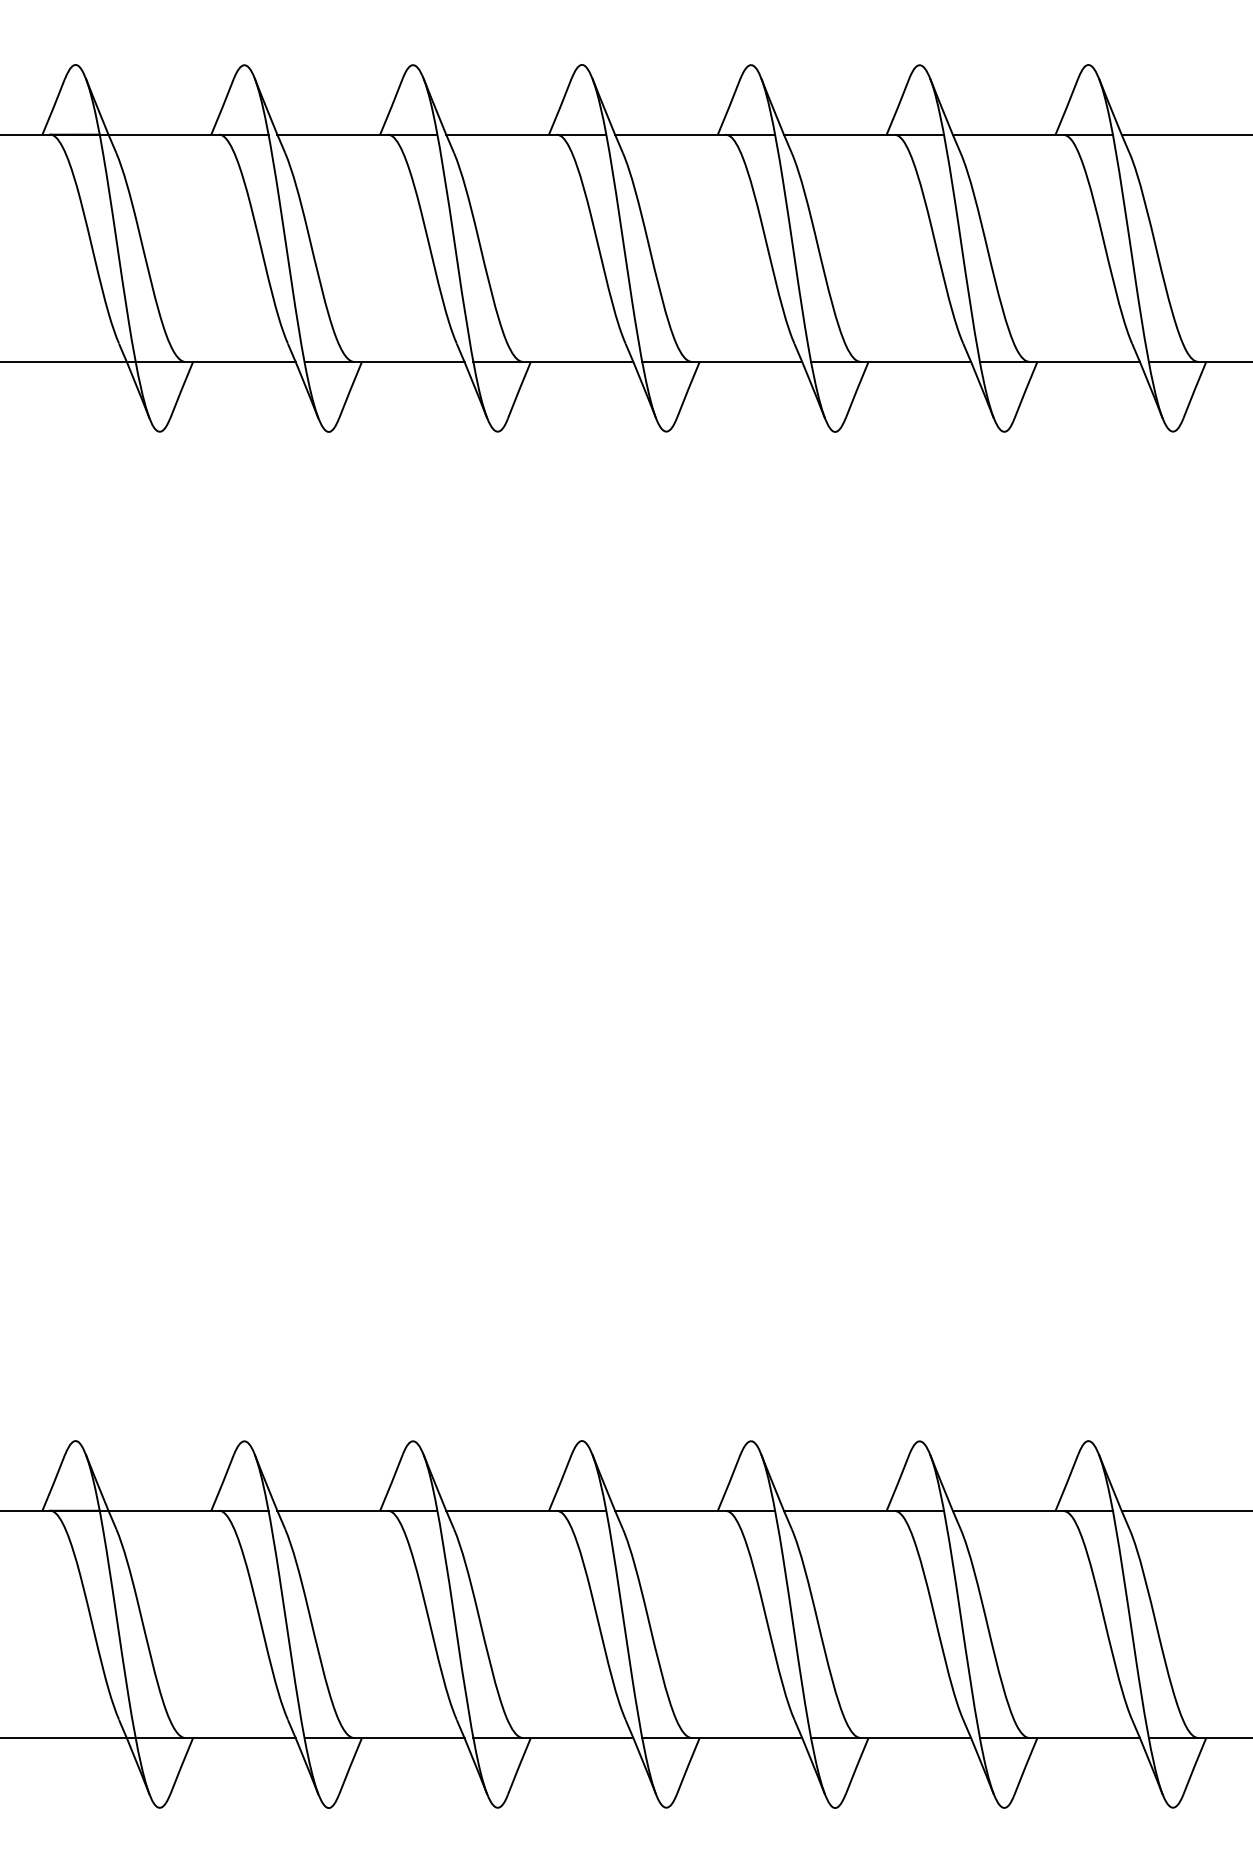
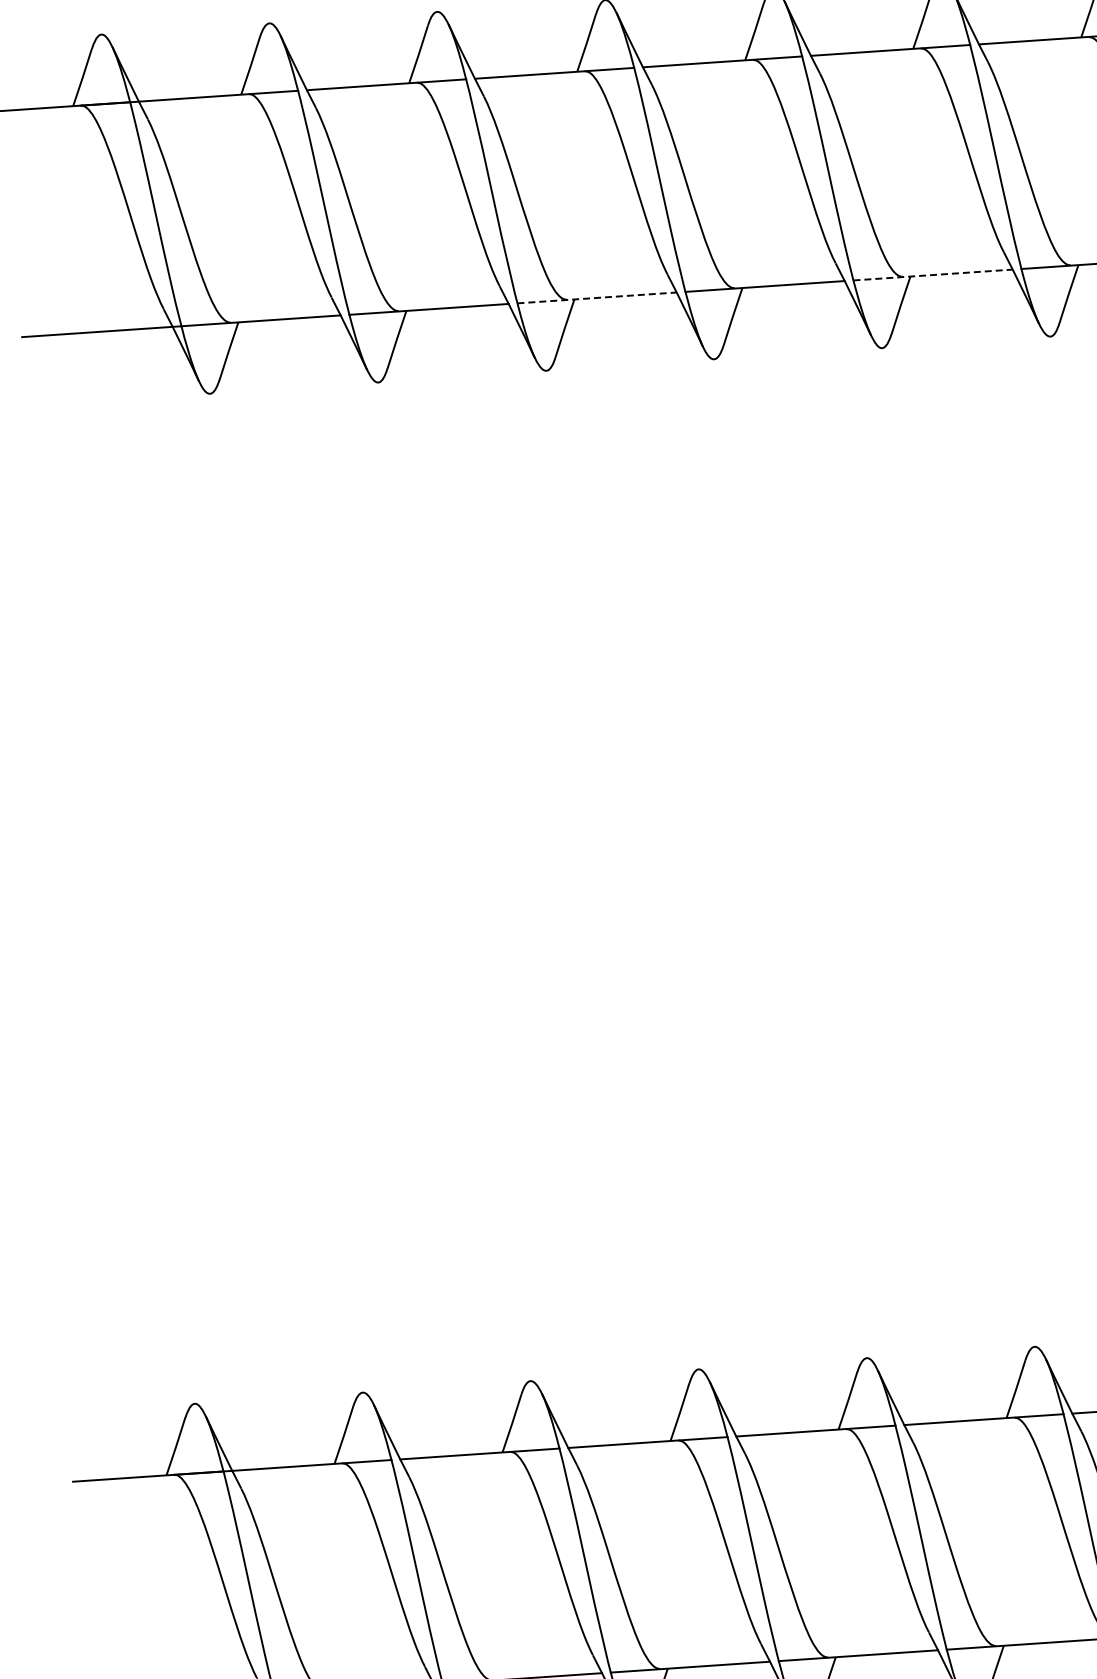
line: (553, 362) -> (597, 298), solid -> dashed
line: (891, 362) -> (933, 275), solid -> dashed

